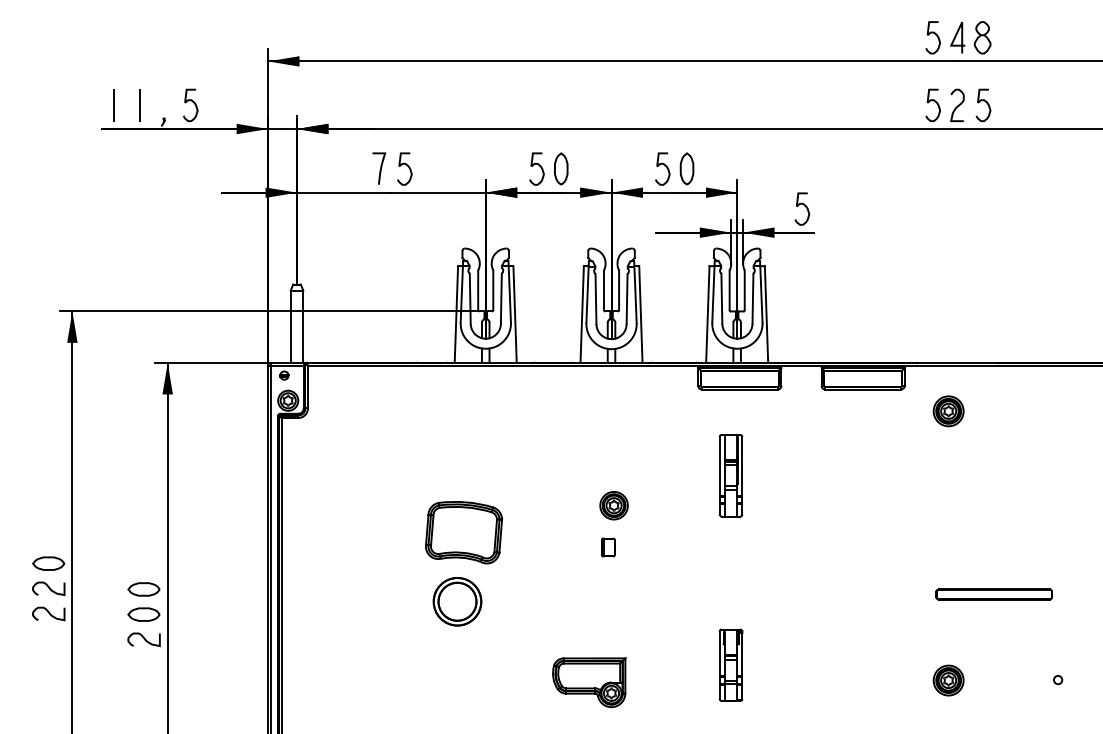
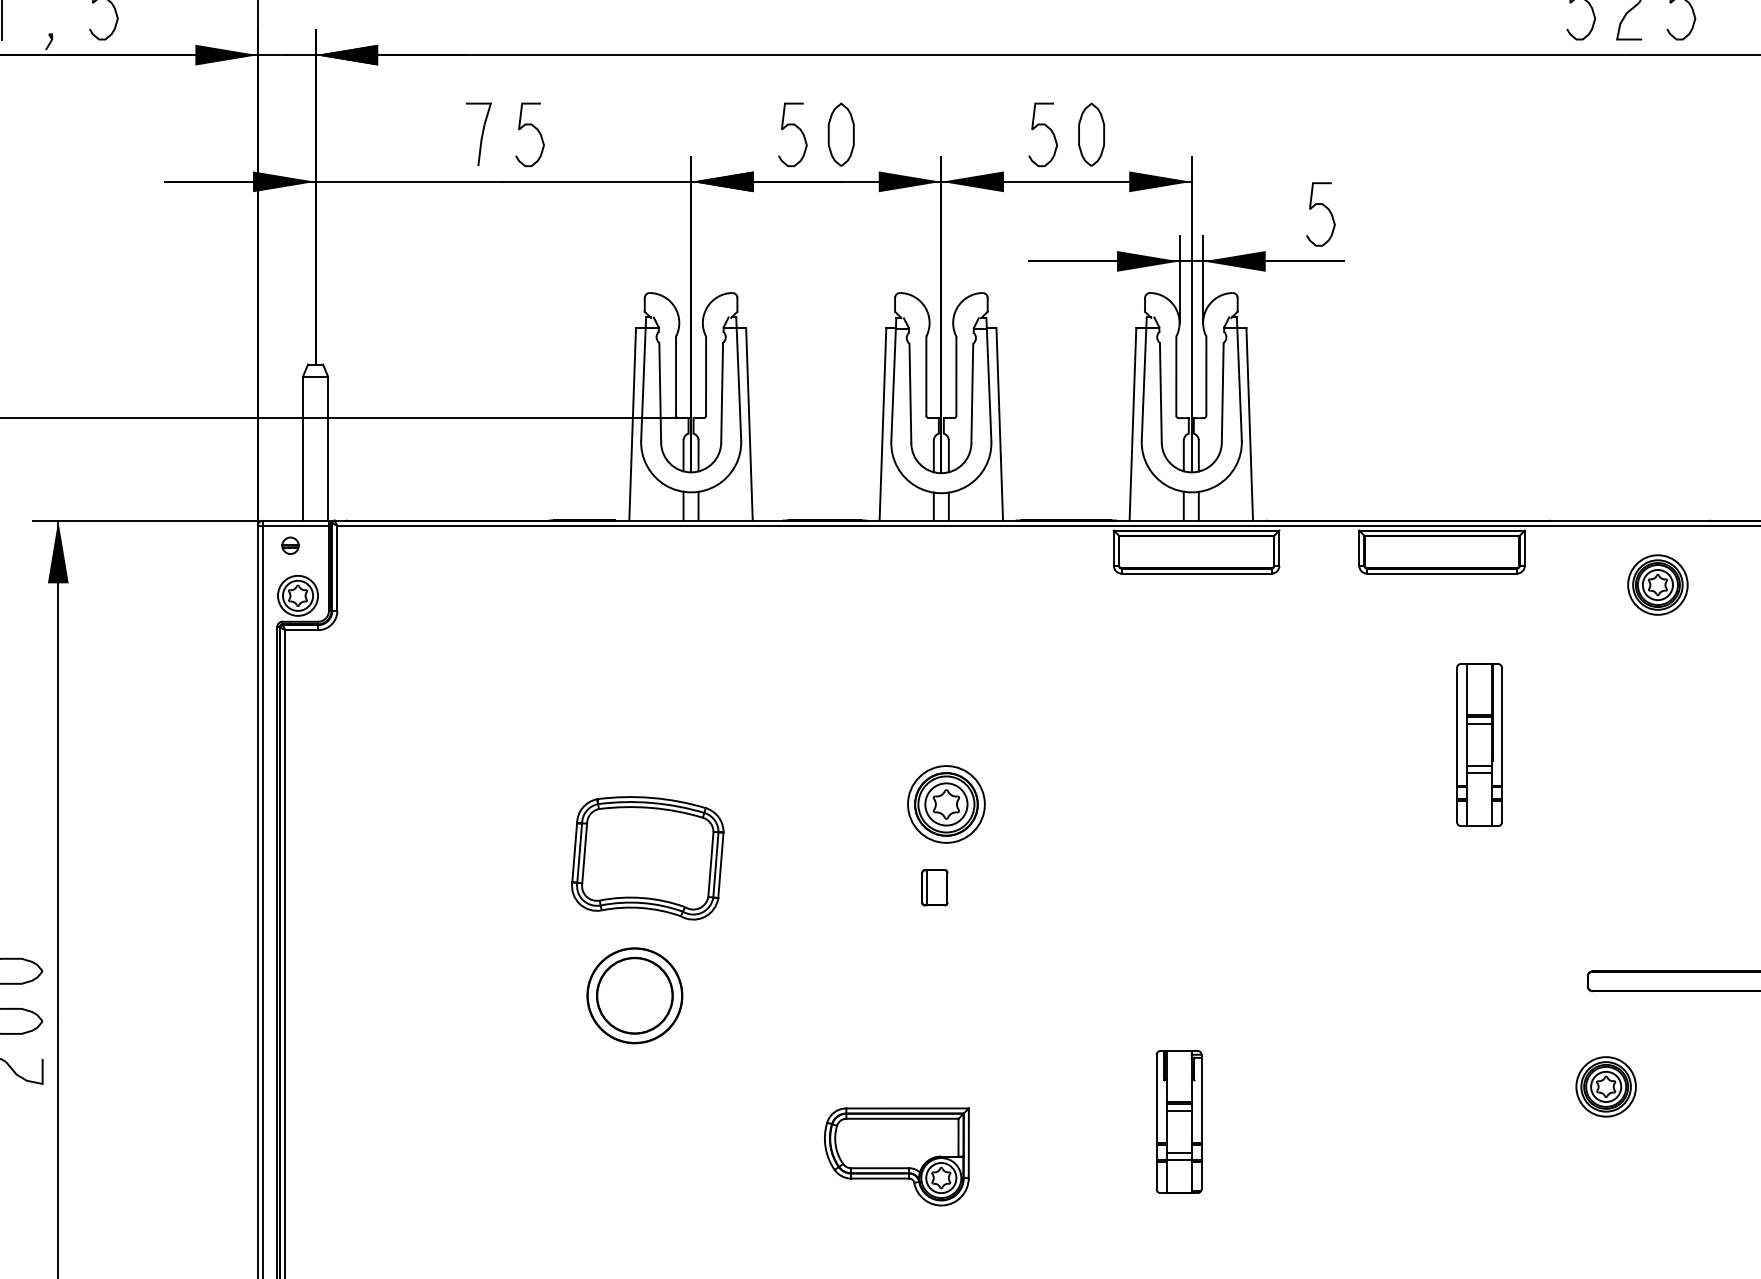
part: (948, 411) -> (1657, 585), moved
part: (730, 475) -> (1478, 744), moved
part: (613, 505) -> (945, 804), size x1.4
part: (948, 680) -> (1605, 1086), moved

